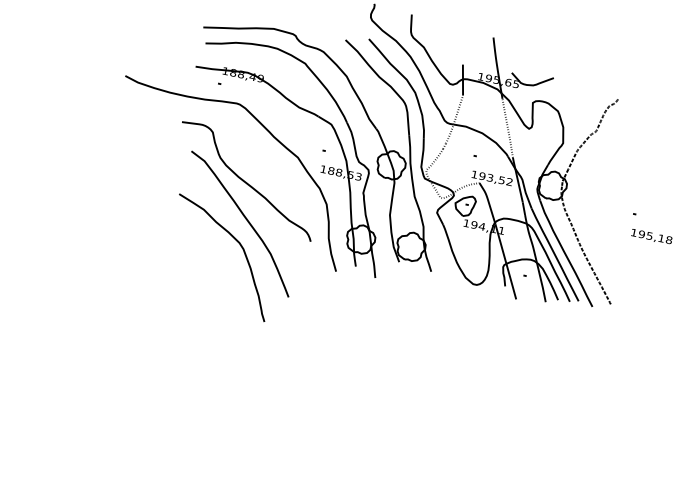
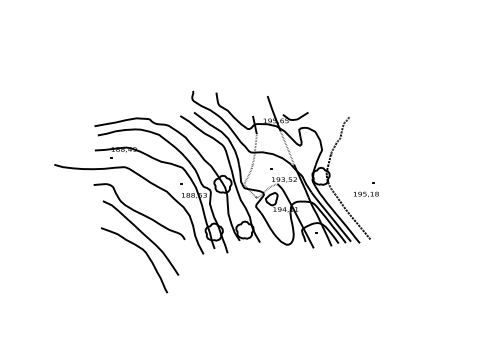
text: (650, 235) -> (365, 193), moved

